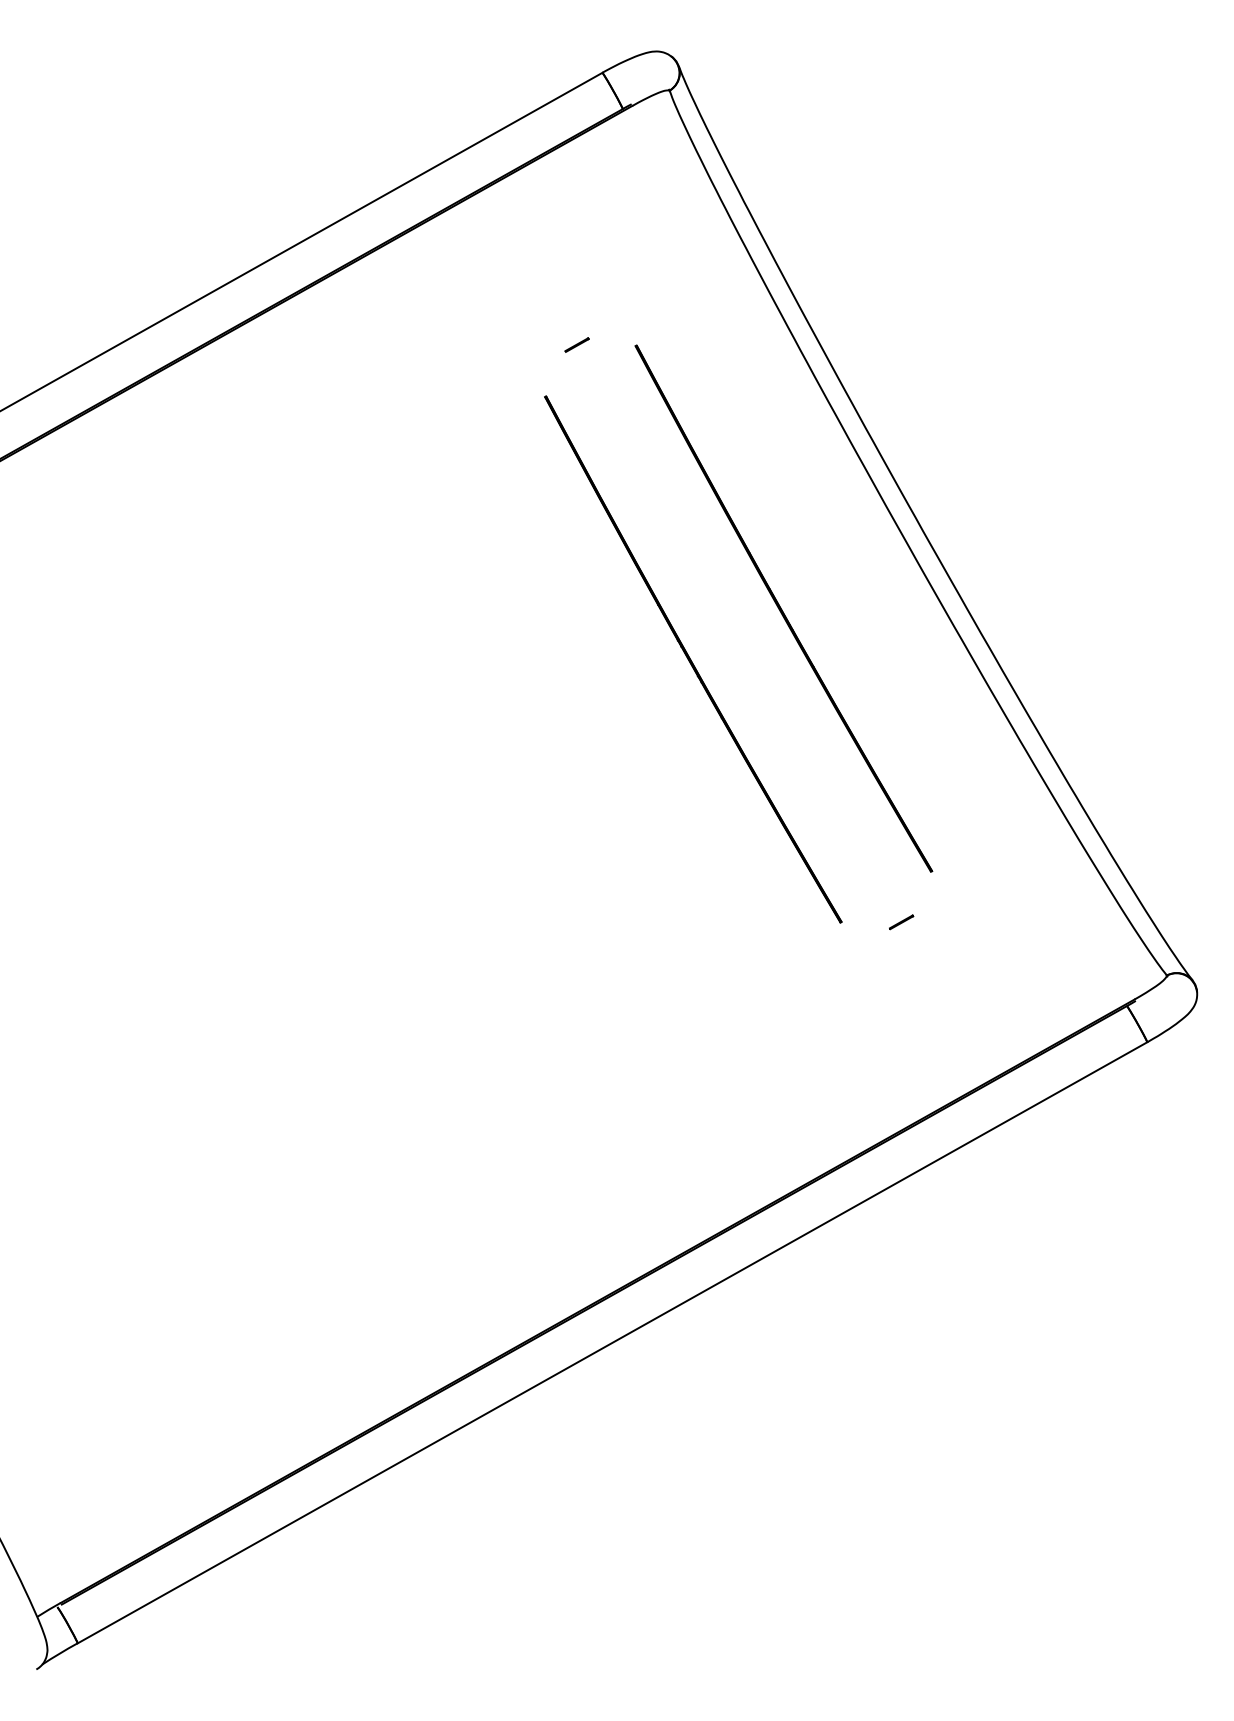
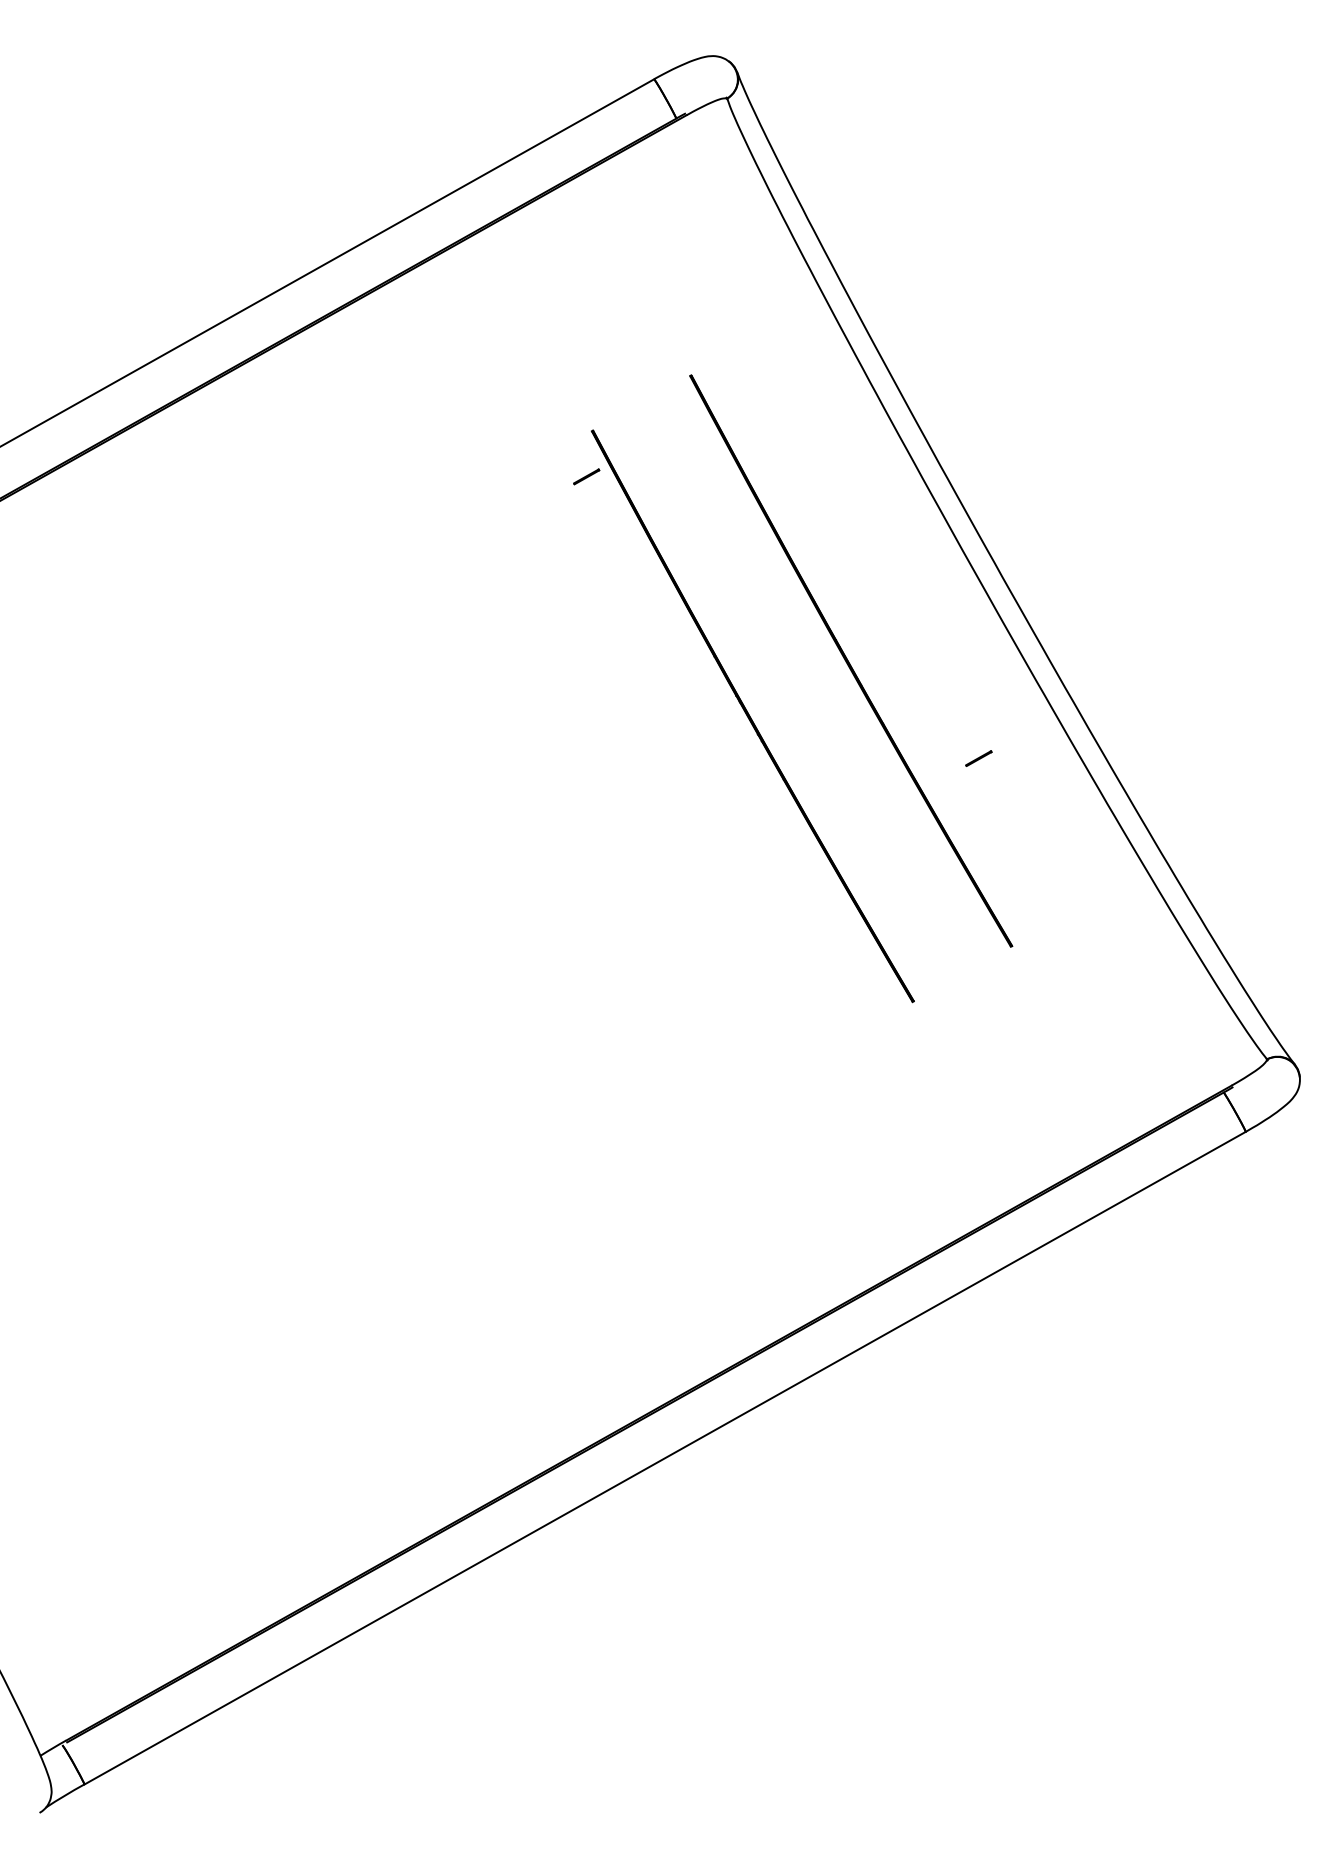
line: (576, 344) -> (586, 476), moved
line: (901, 922) -> (978, 758), moved

